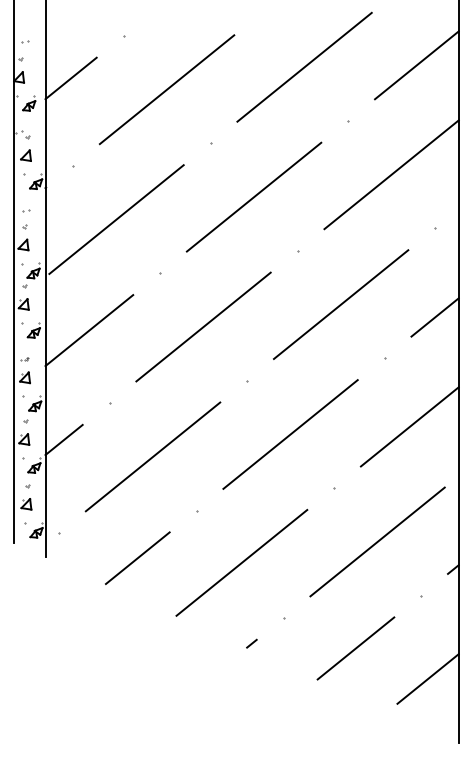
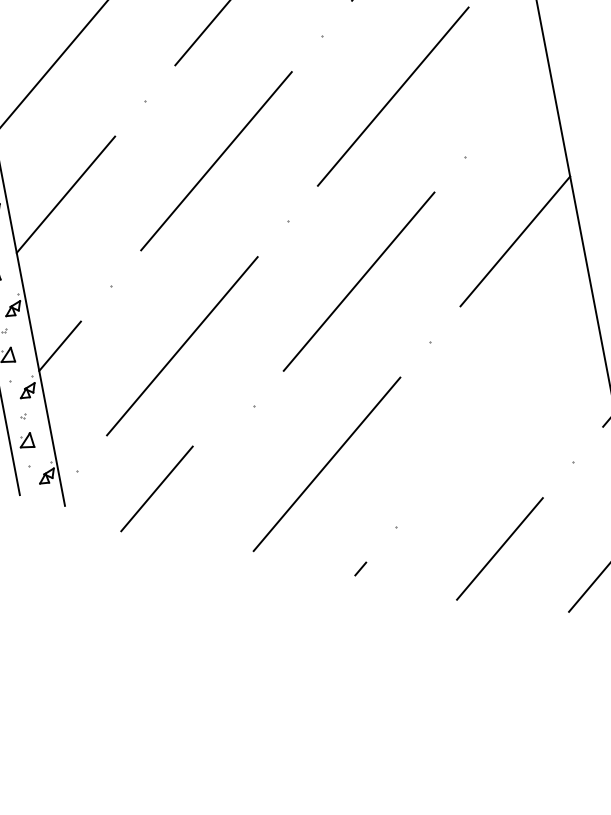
line: (434, 317) -> (520, 90), removed
line: (377, 541) -> (501, 401), removed
line: (137, 557) -> (156, 488), moved

